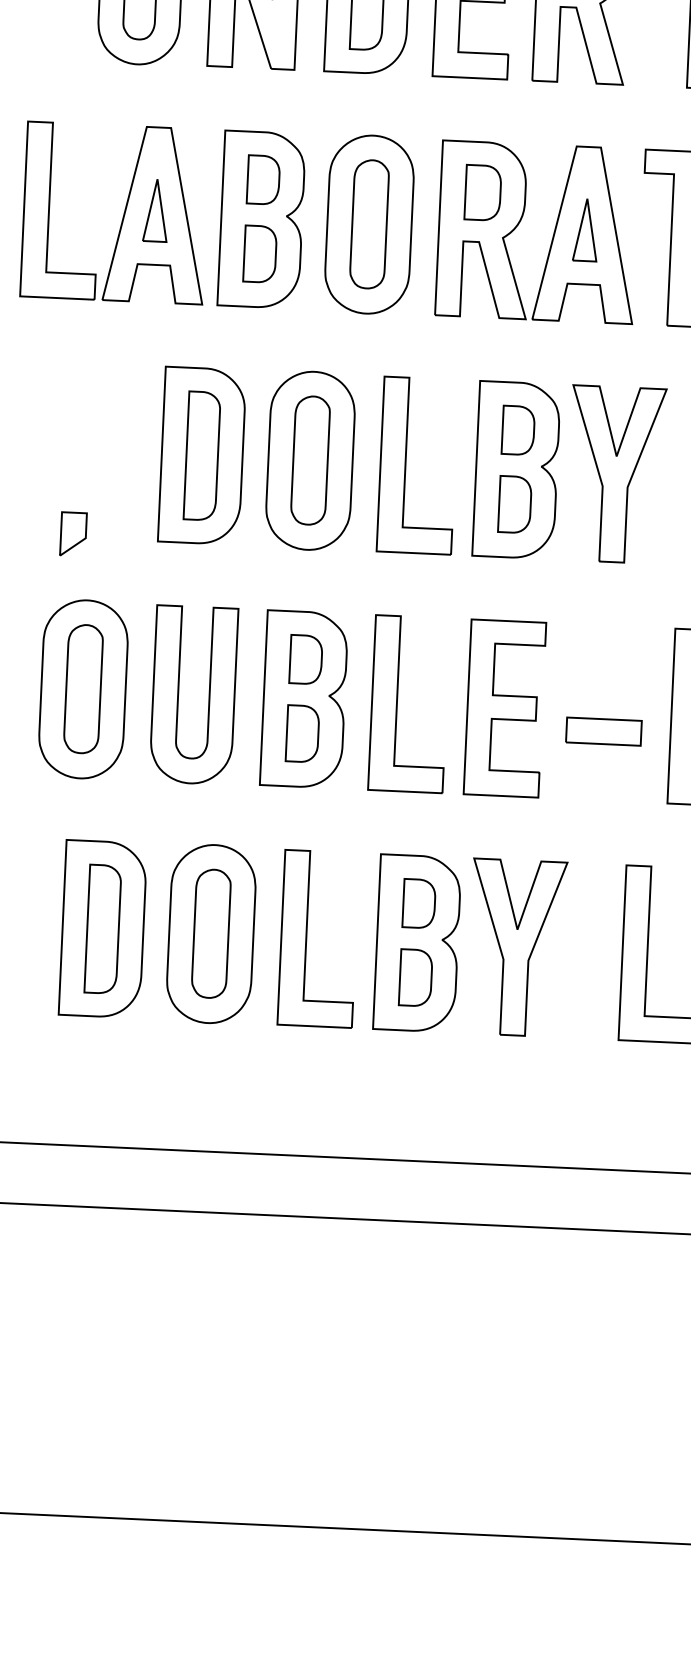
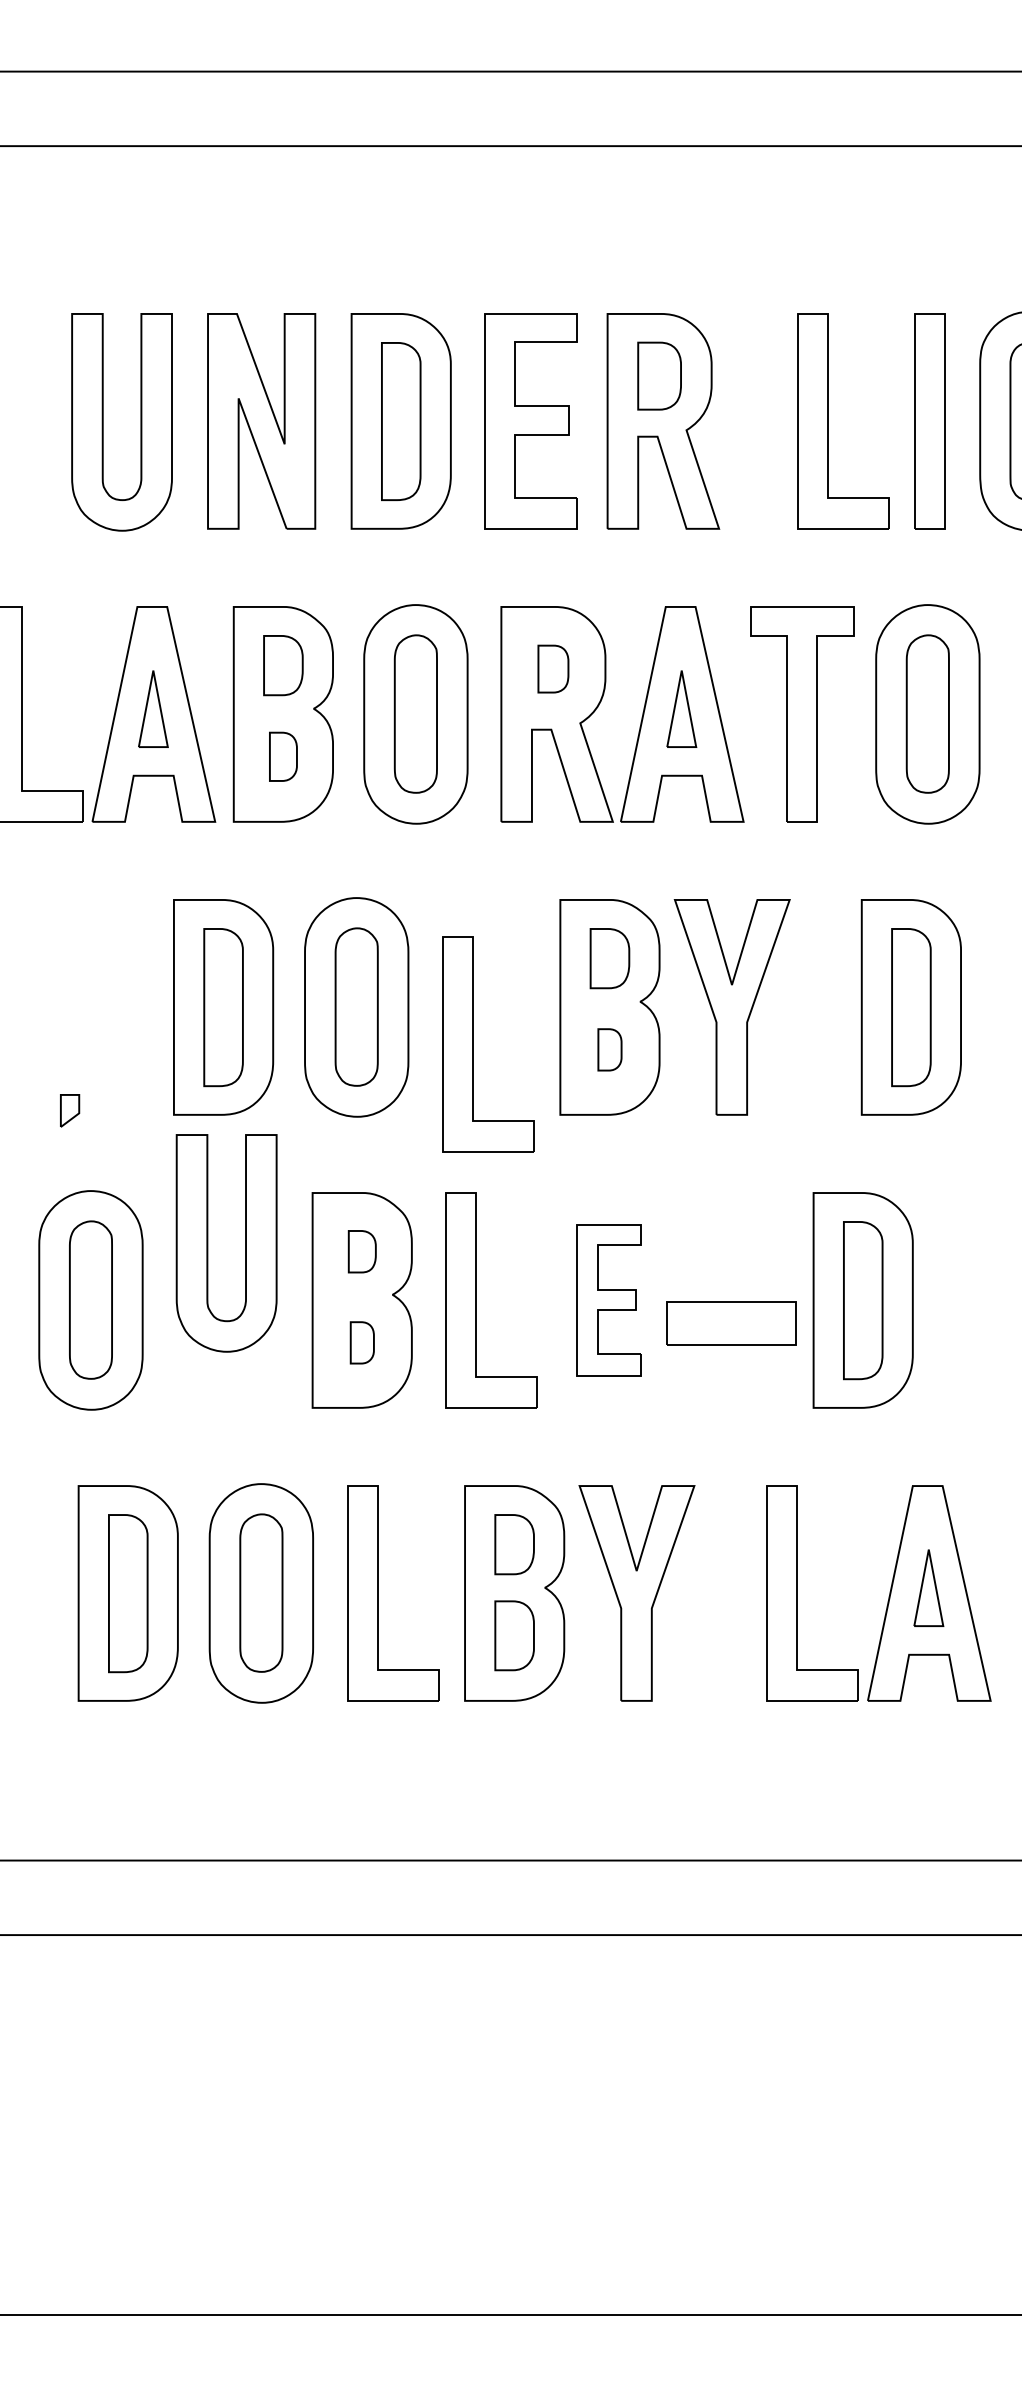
part: (483, 192) -> (553, 668), size x0.7
part: (260, 253) -> (283, 756), size x0.7
part: (405, 465) -> (473, 1044), moved
part: (514, 504) -> (609, 1049), size x0.6
part: (73, 534) -> (69, 1110), size x0.6
part: (306, 659) -> (362, 1251), size x0.7
part: (179, 694) -> (208, 1243), moved
part: (504, 708) -> (608, 1300), size x0.7
part: (603, 731) -> (731, 1323), size x1.4
part: (302, 733) -> (362, 1342), size x0.6

